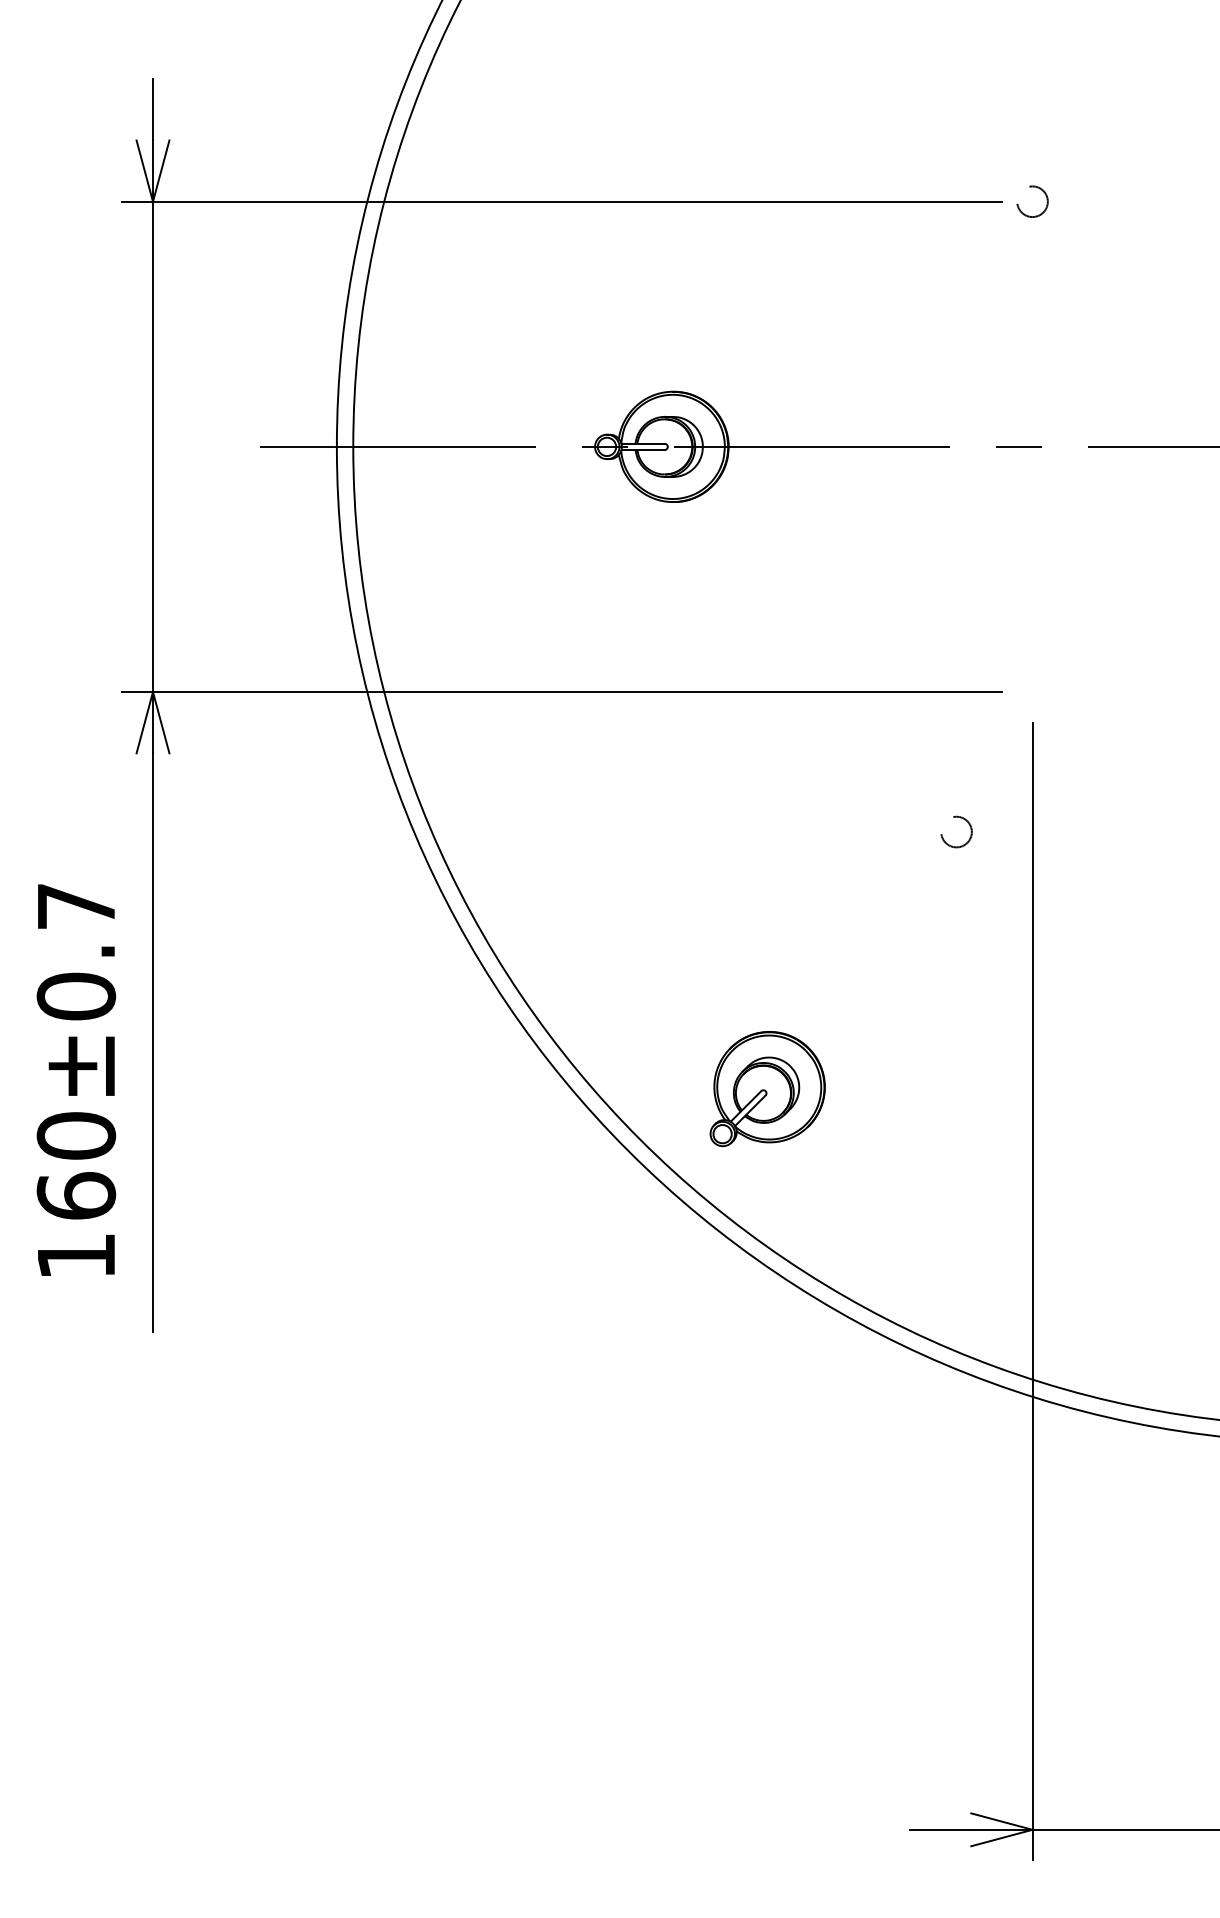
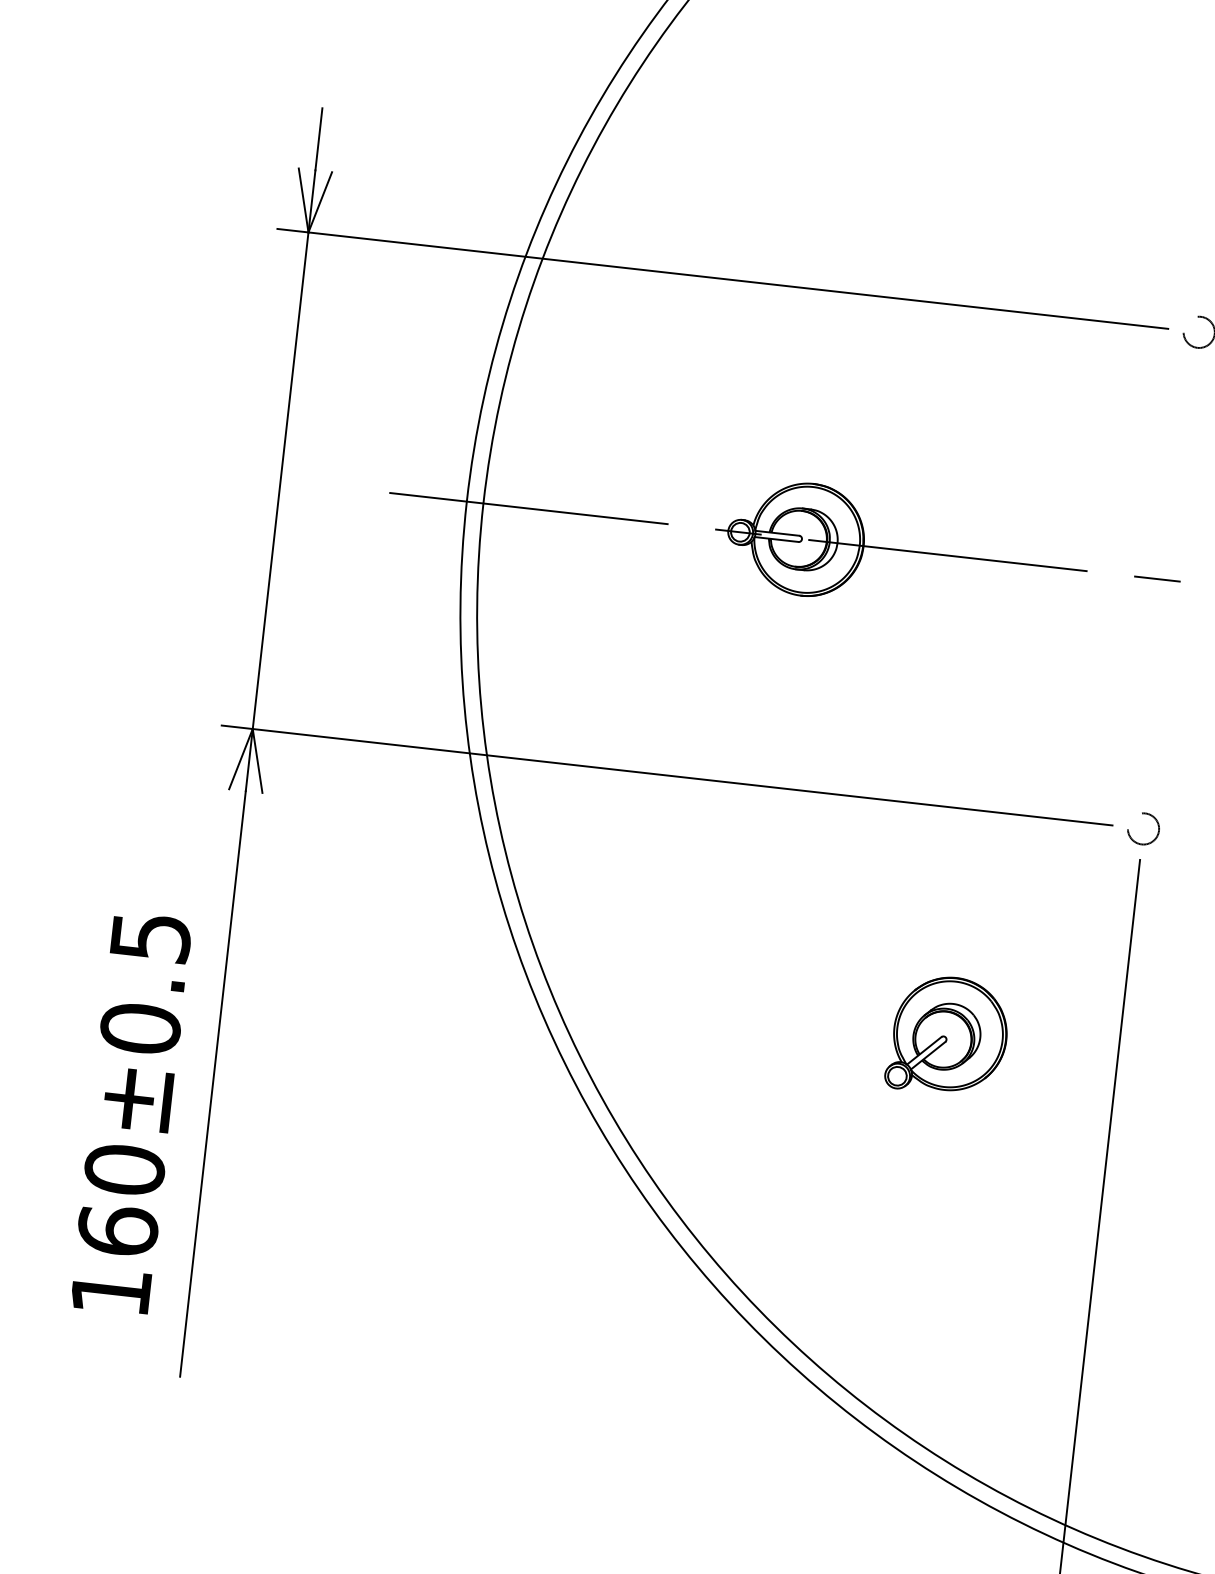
circle: (956, 831) -> (1143, 828), moved
text: (77, 906) -> (151, 937), 160±0.7 -> 160±0.5
part: (767, 1089) -> (947, 1036), moved

